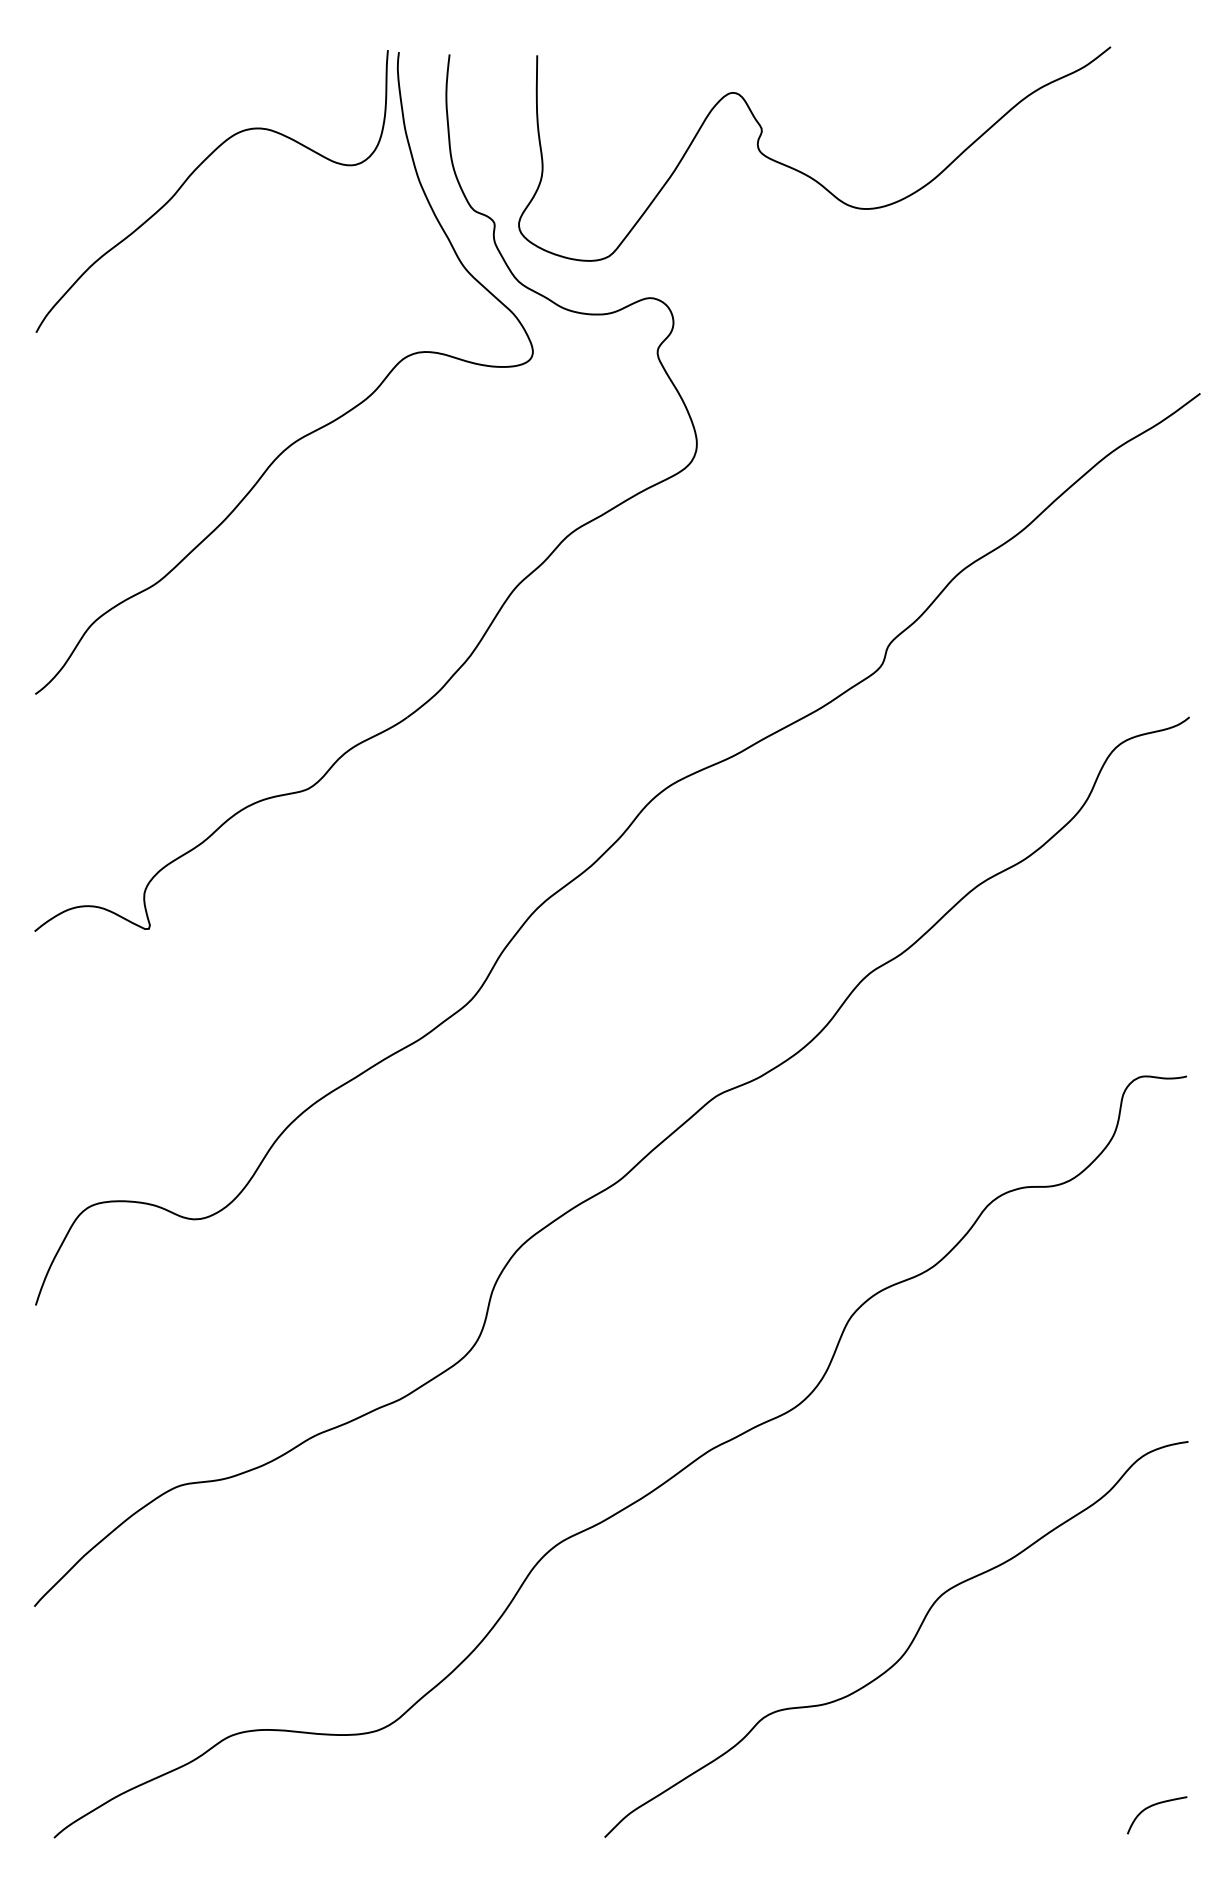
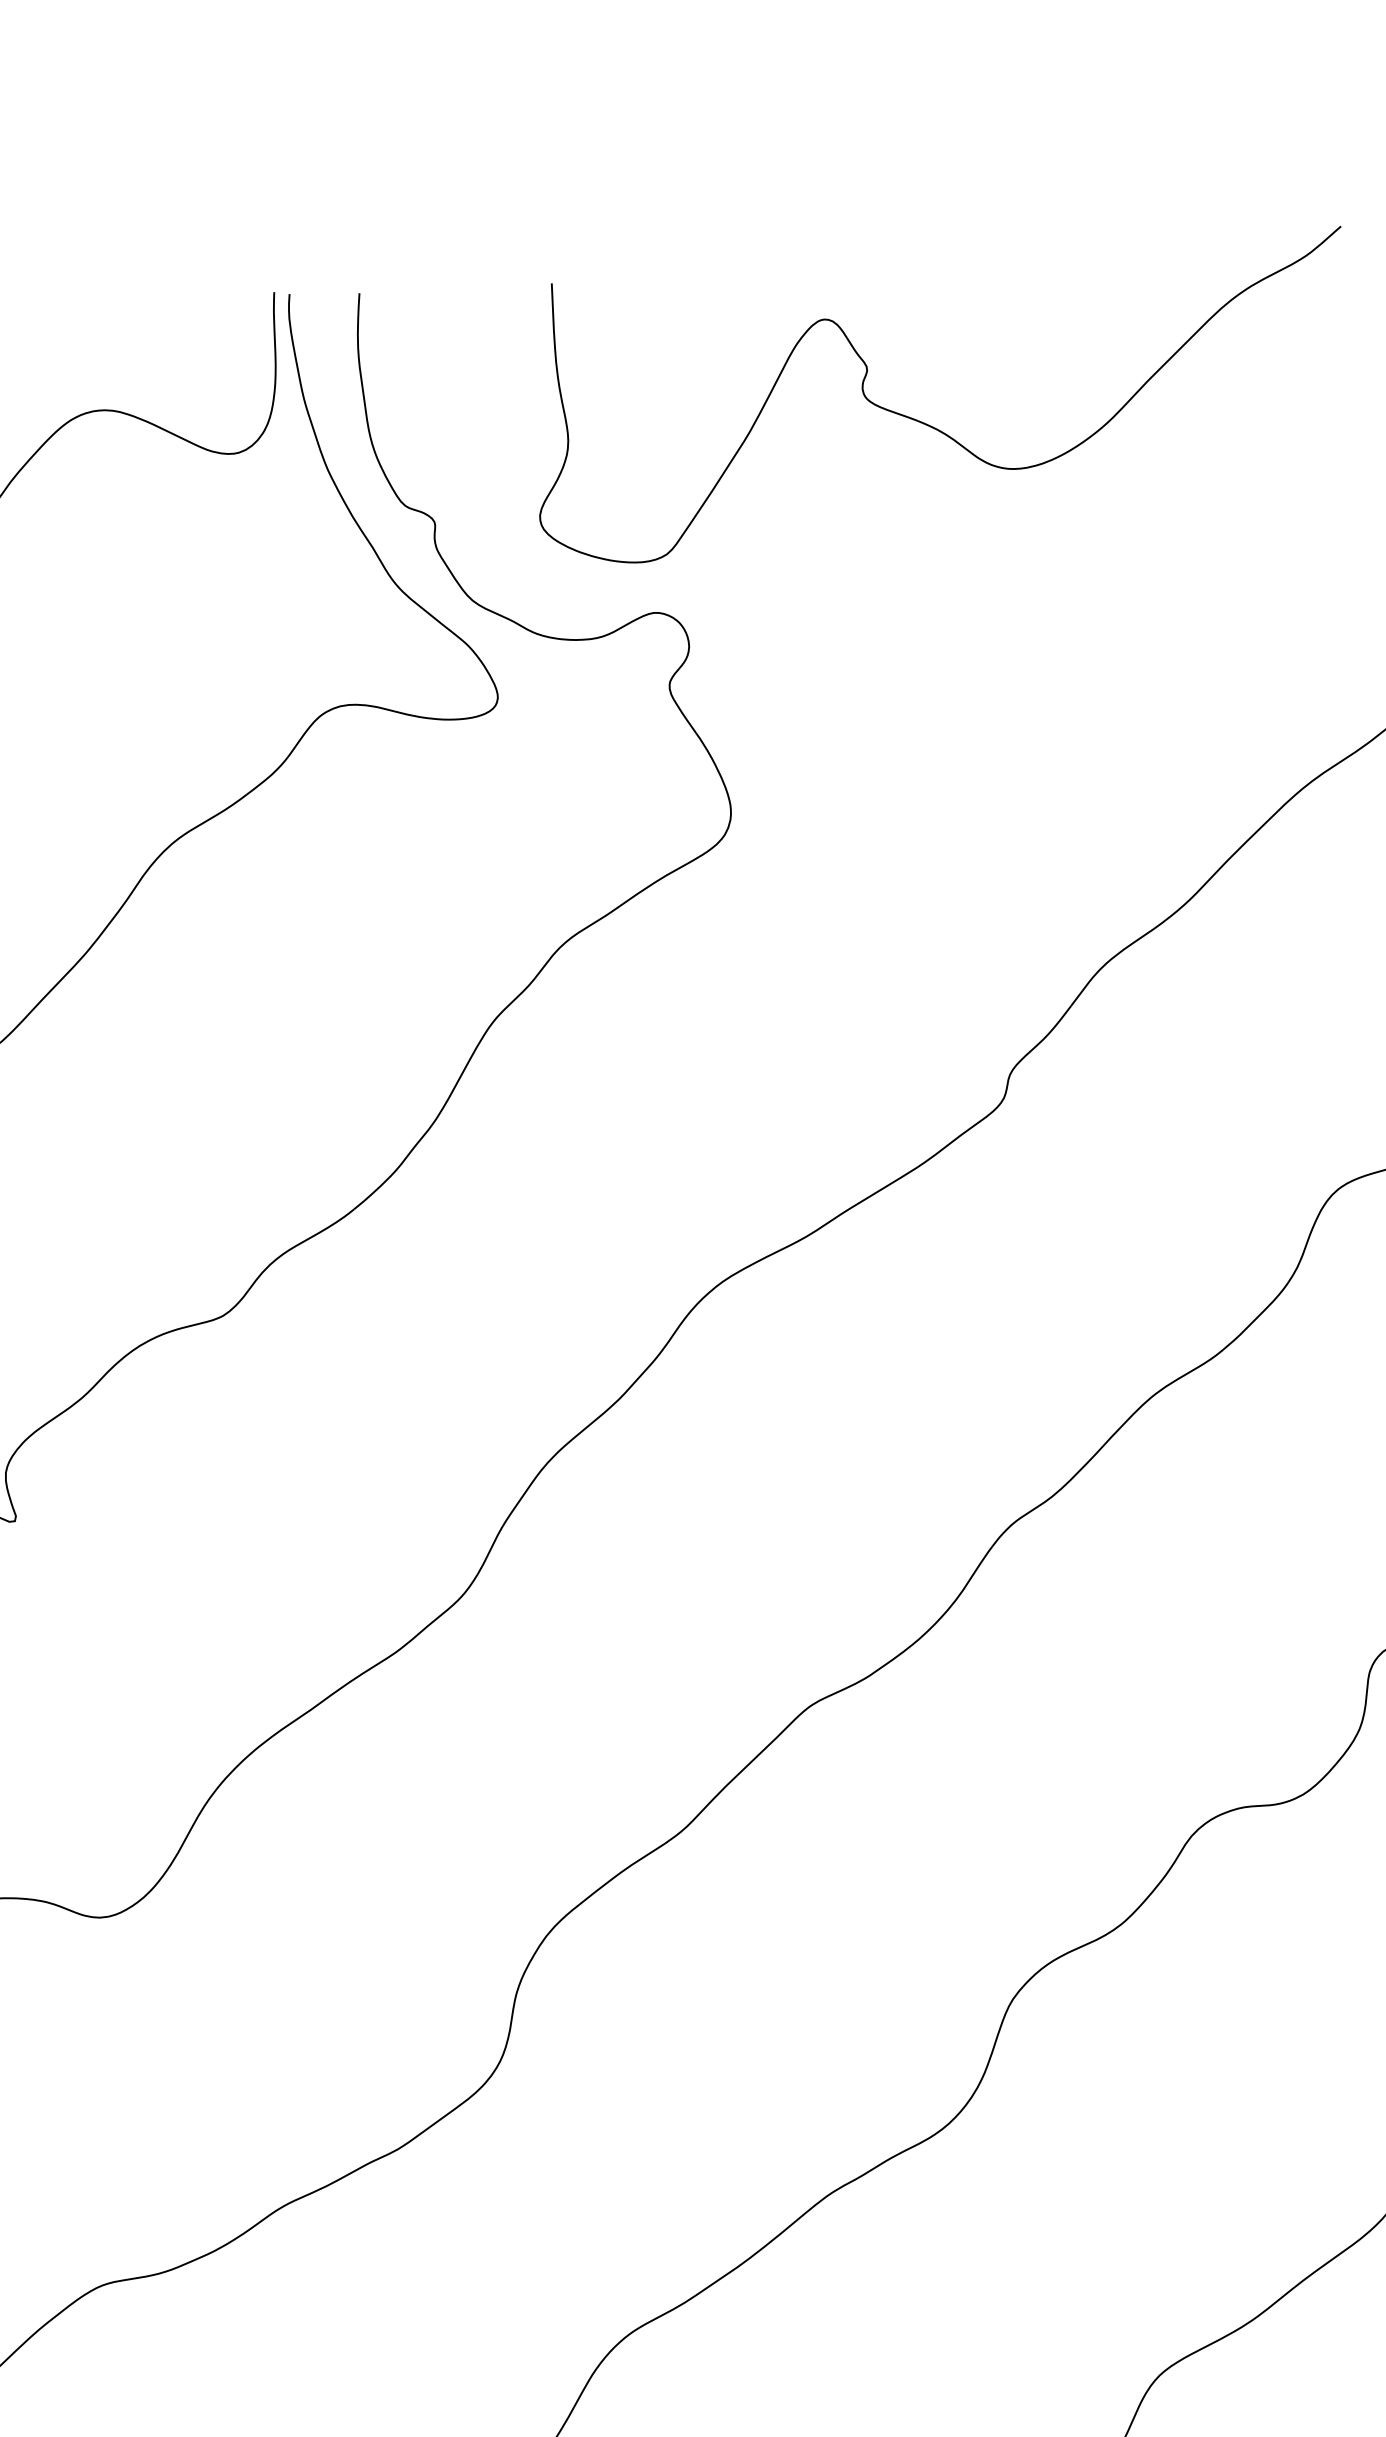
curve: (805, 173) -> (930, 424), moved

